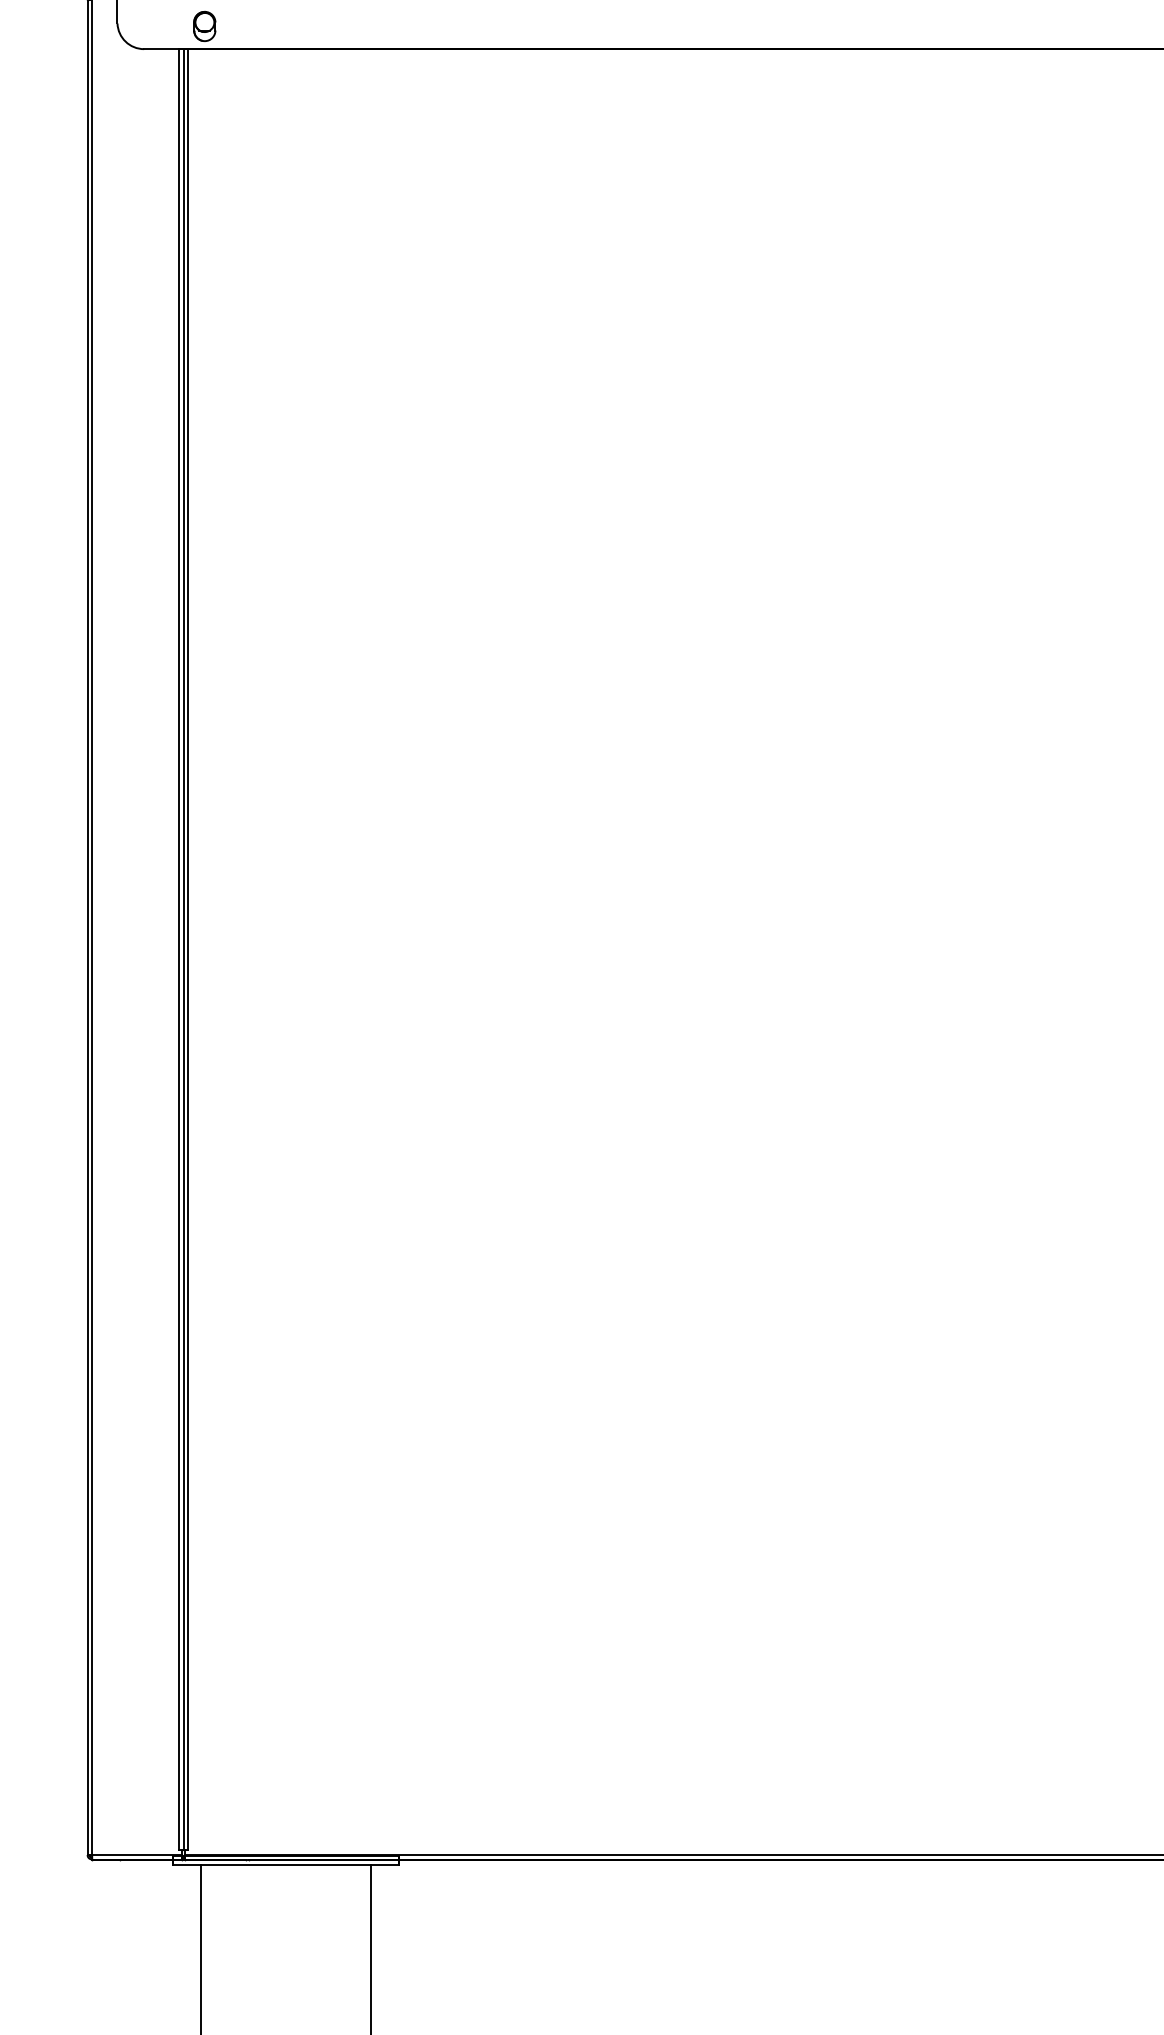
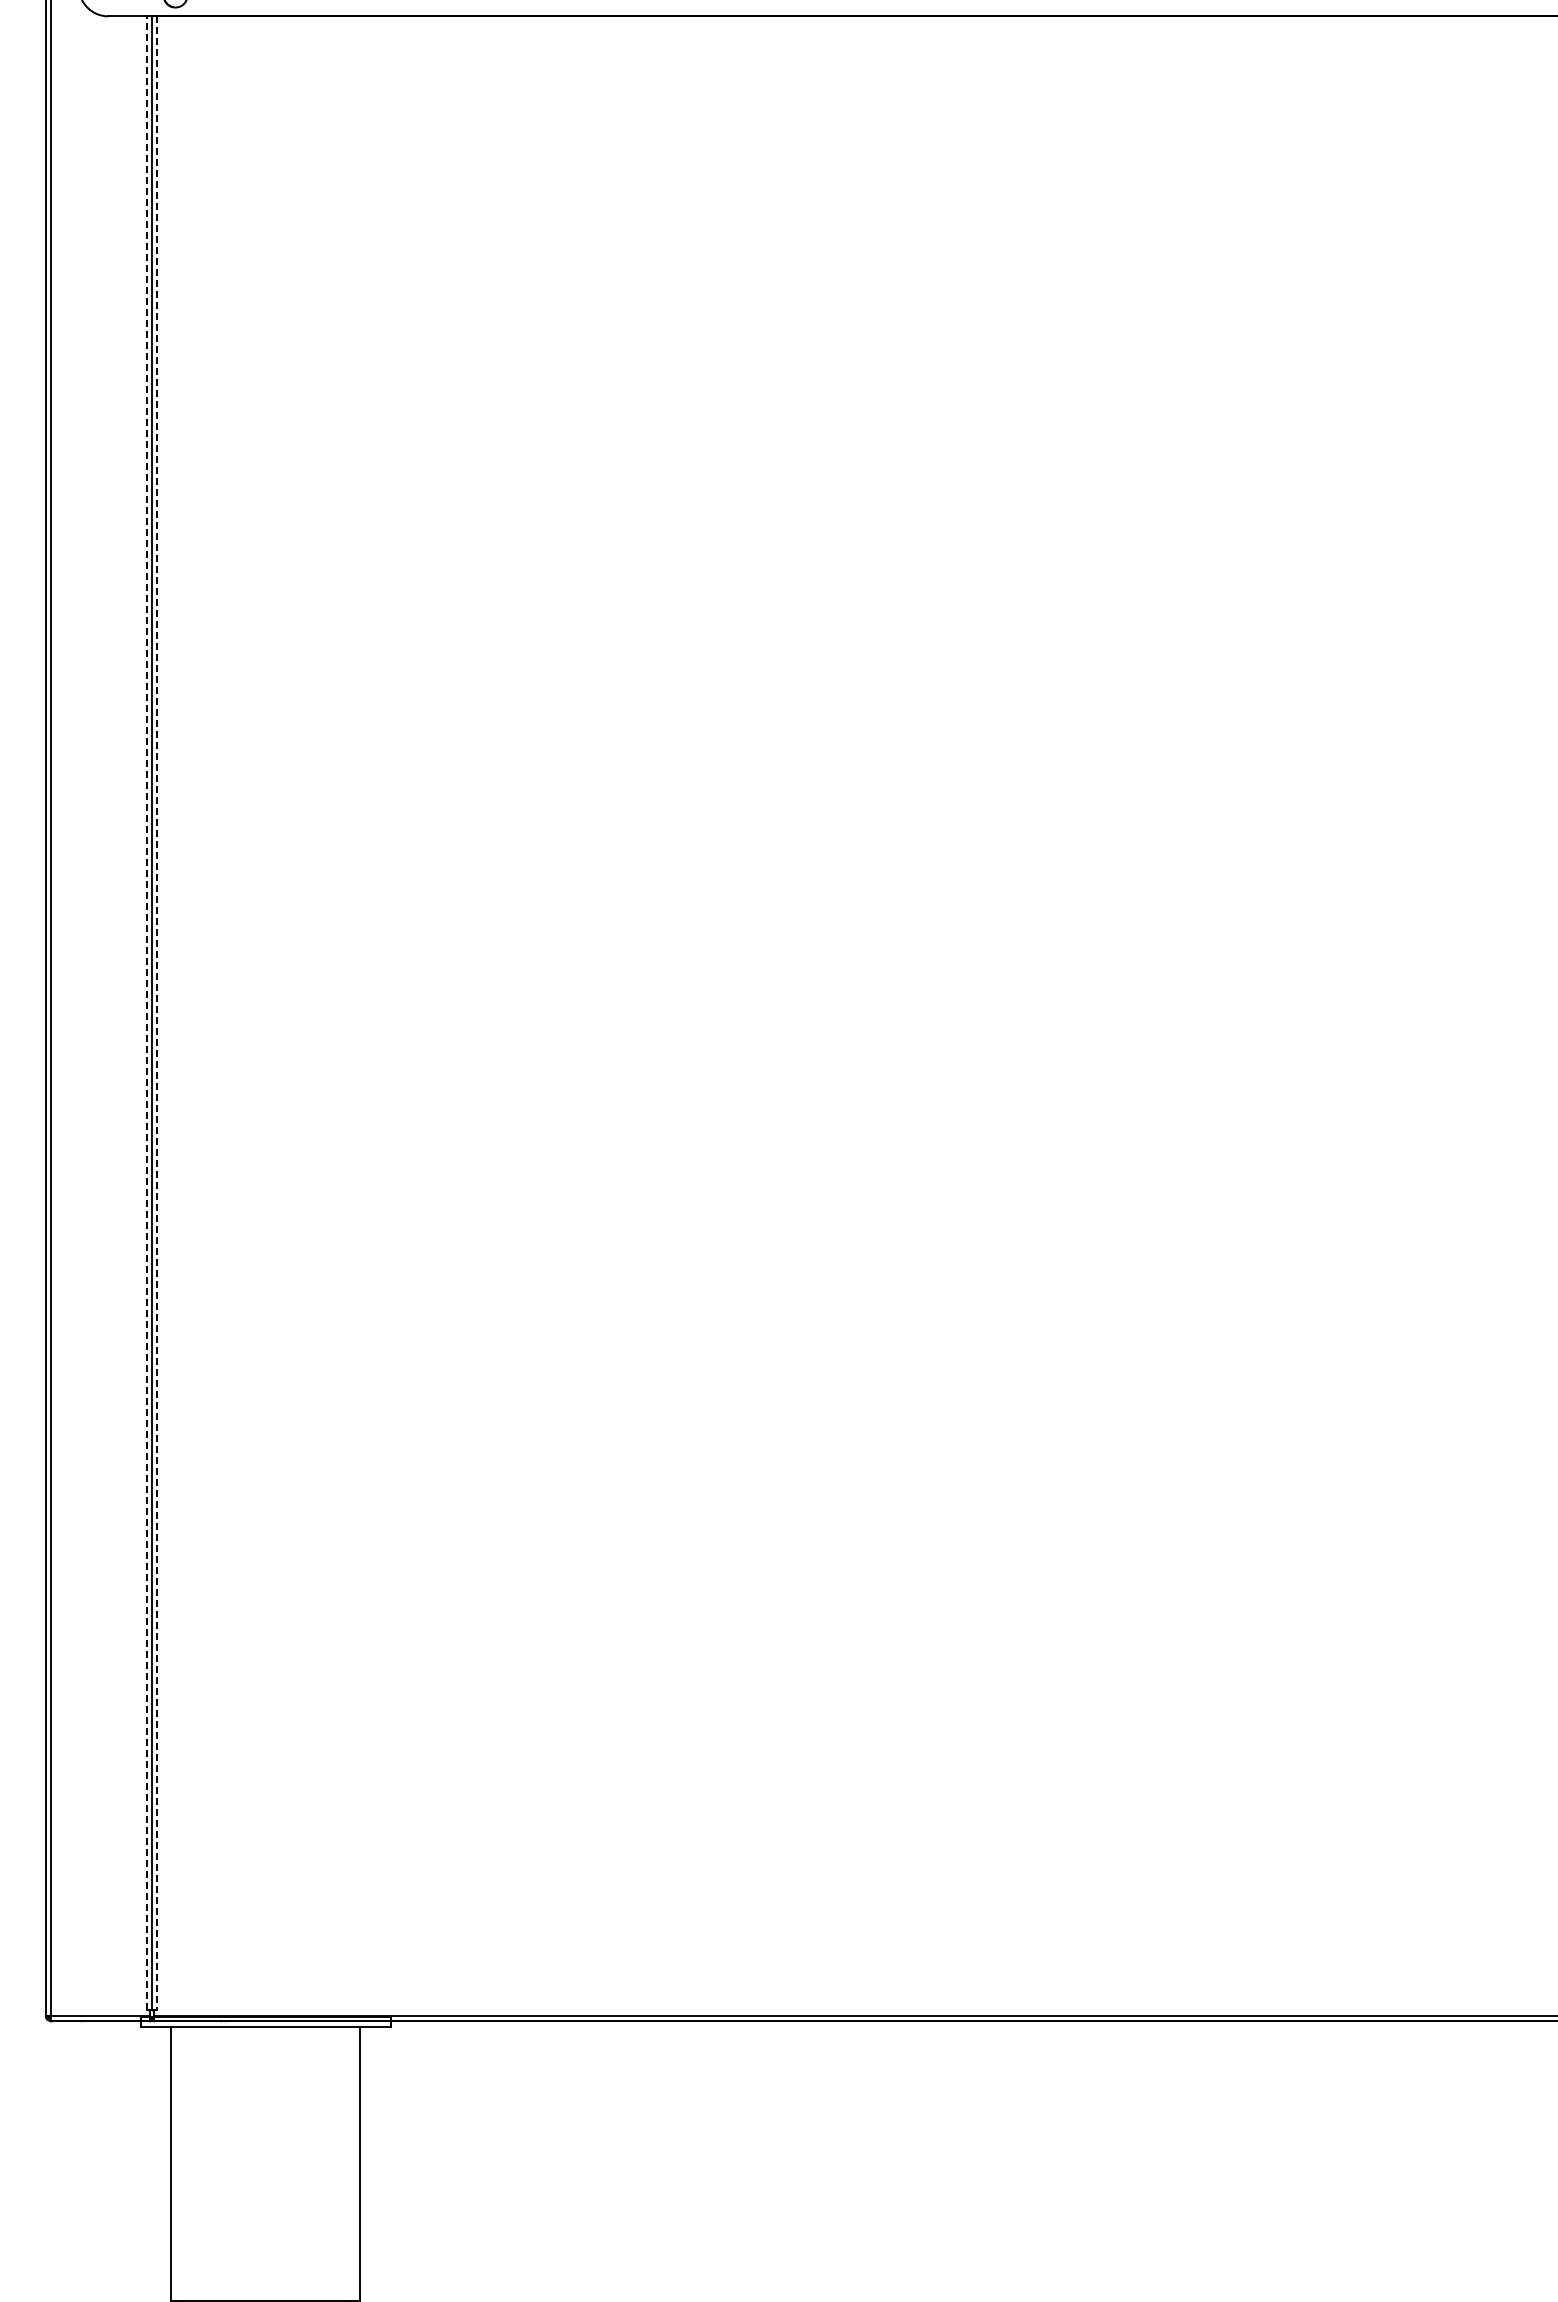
line: (179, 949) -> (147, 1013), solid -> dashed
line: (188, 949) -> (157, 1013), solid -> dashed

